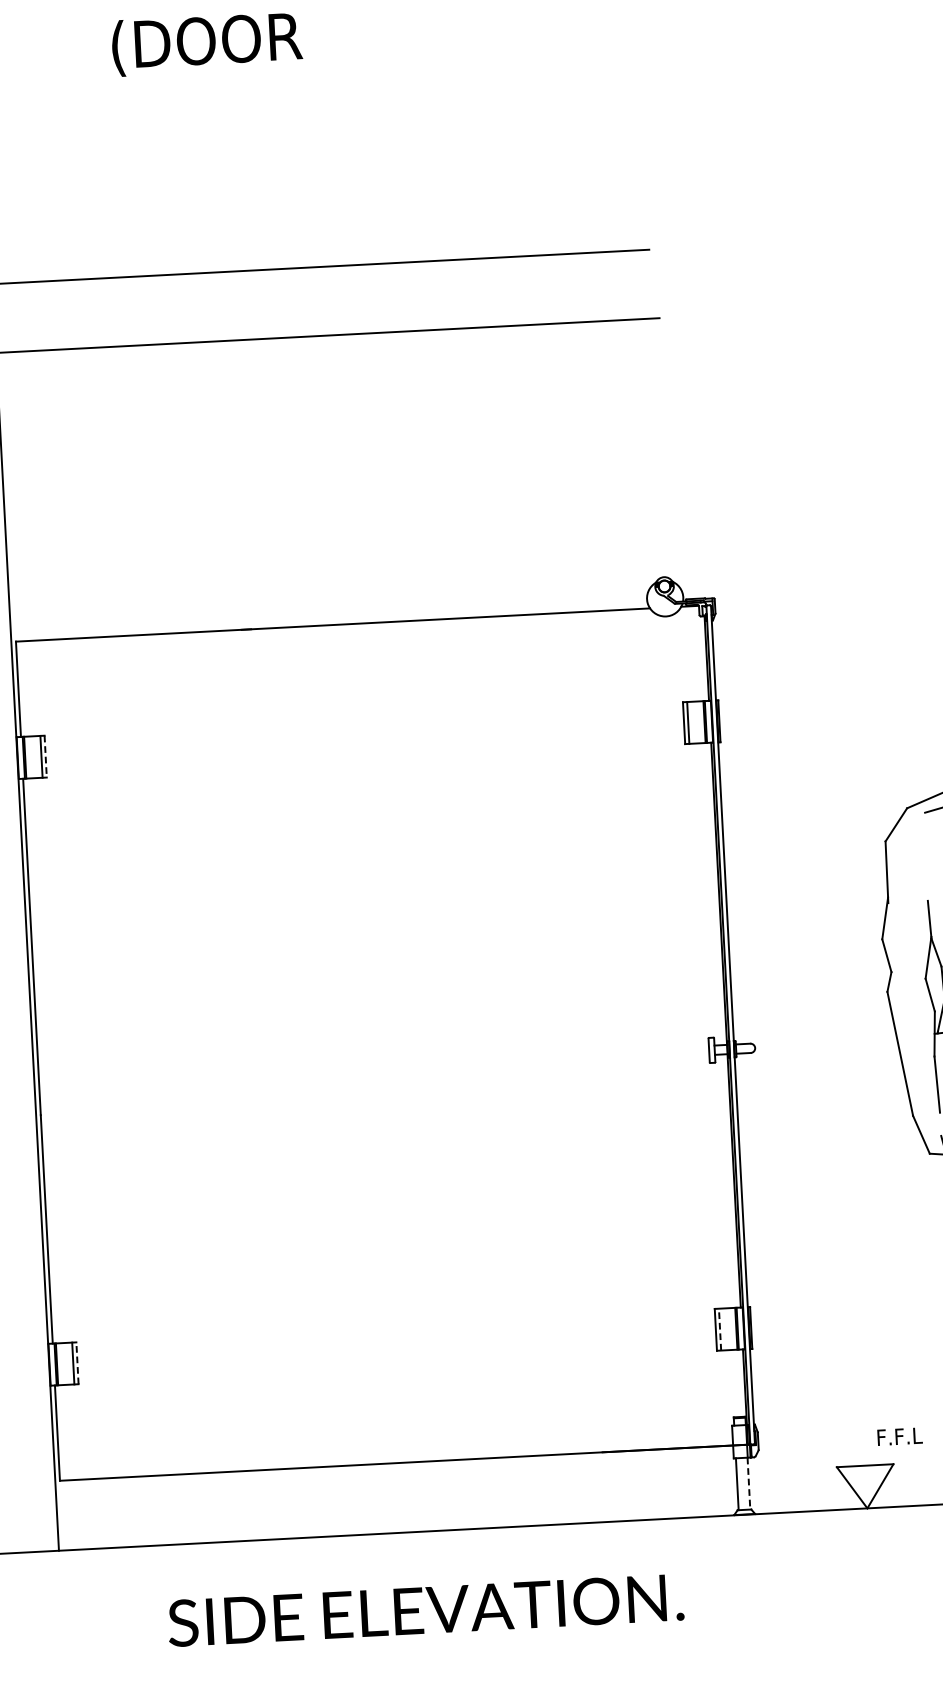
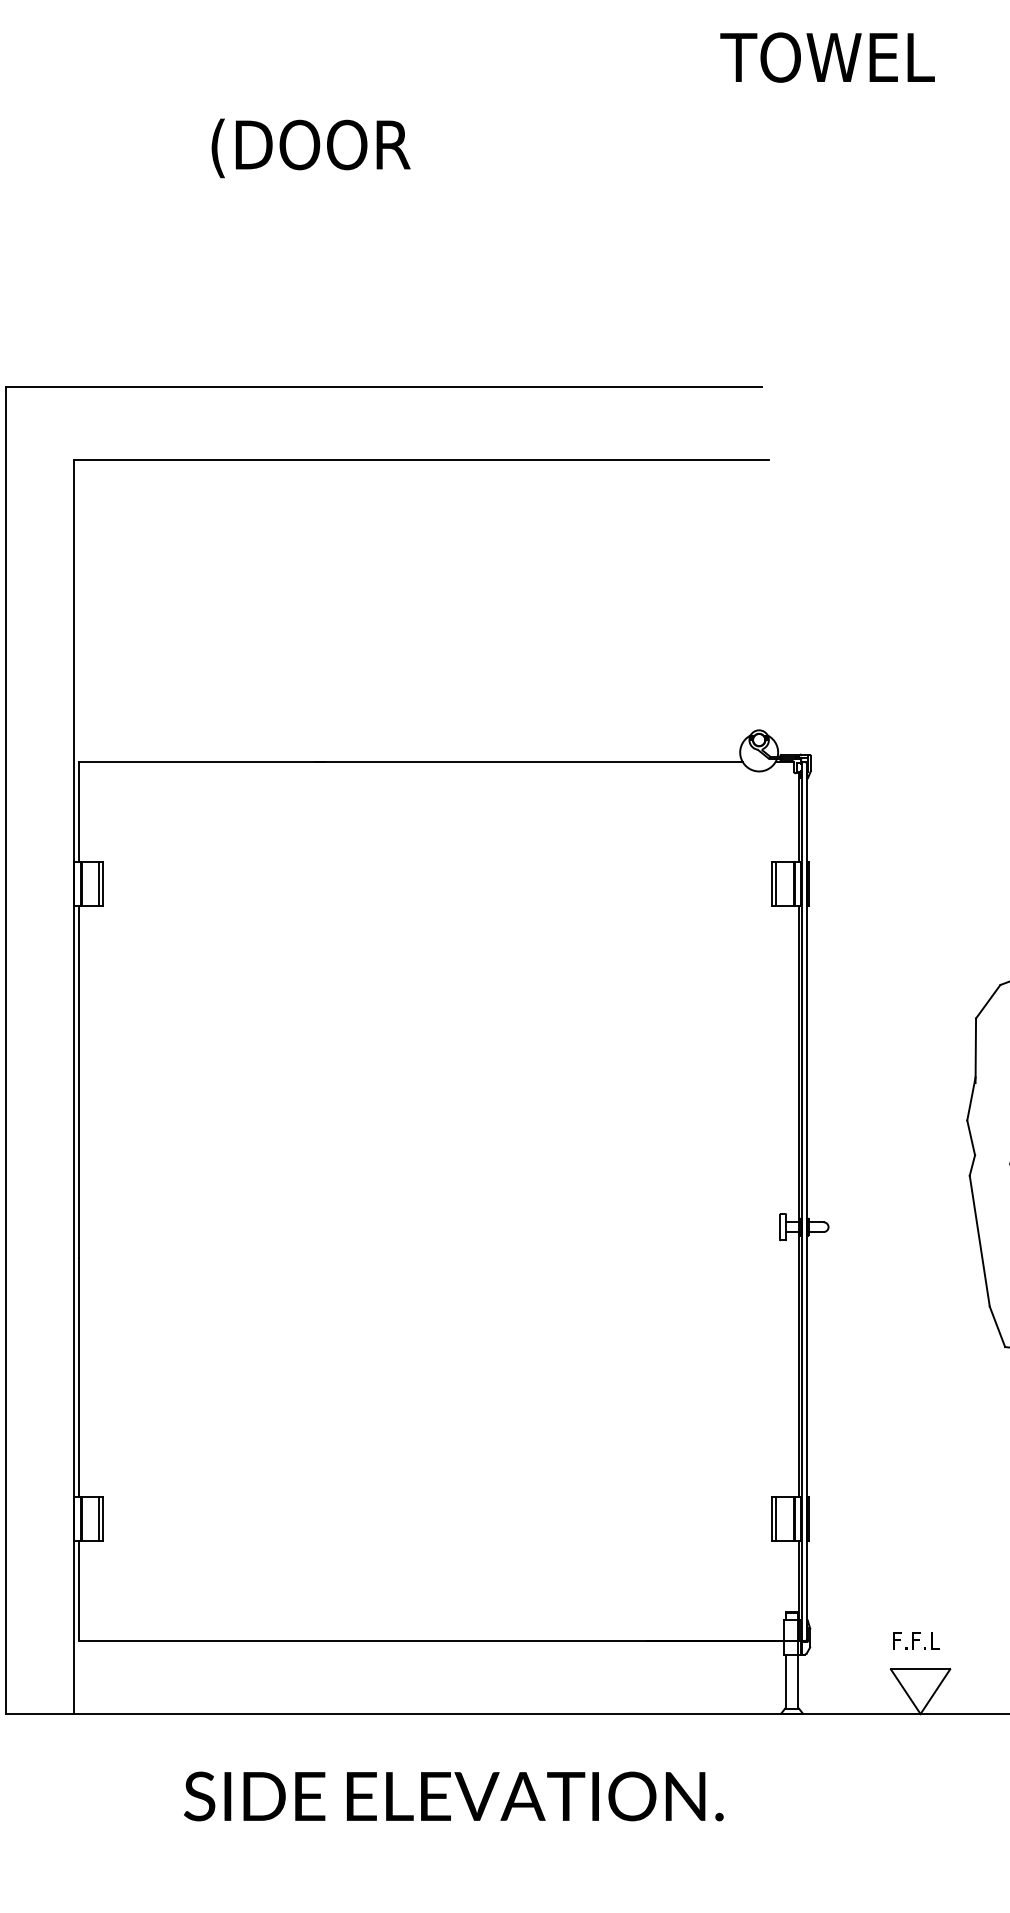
line: (45, 756) -> (103, 883), dashed -> solid
line: (720, 1329) -> (776, 1519), dashed -> solid
line: (77, 1363) -> (103, 1519), dashed -> solid
text: (899, 1436) -> (916, 1640), moved
line: (749, 1484) -> (798, 1682), dashed -> solid

